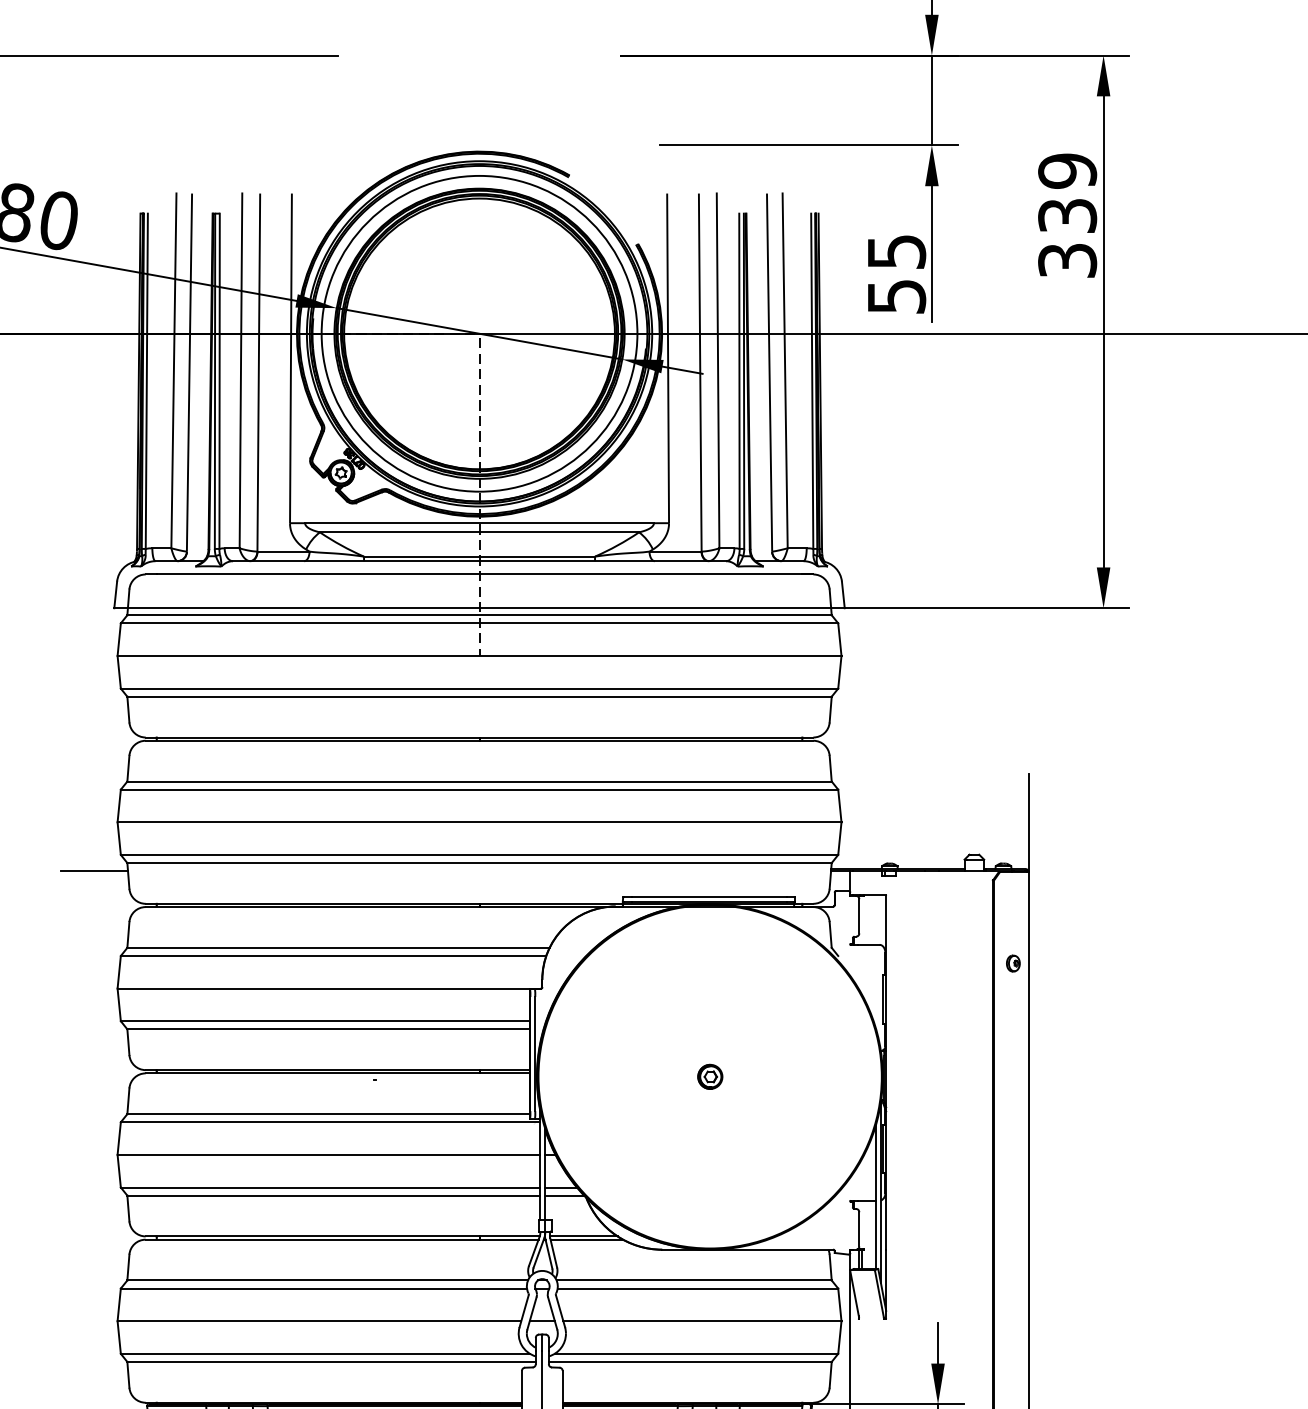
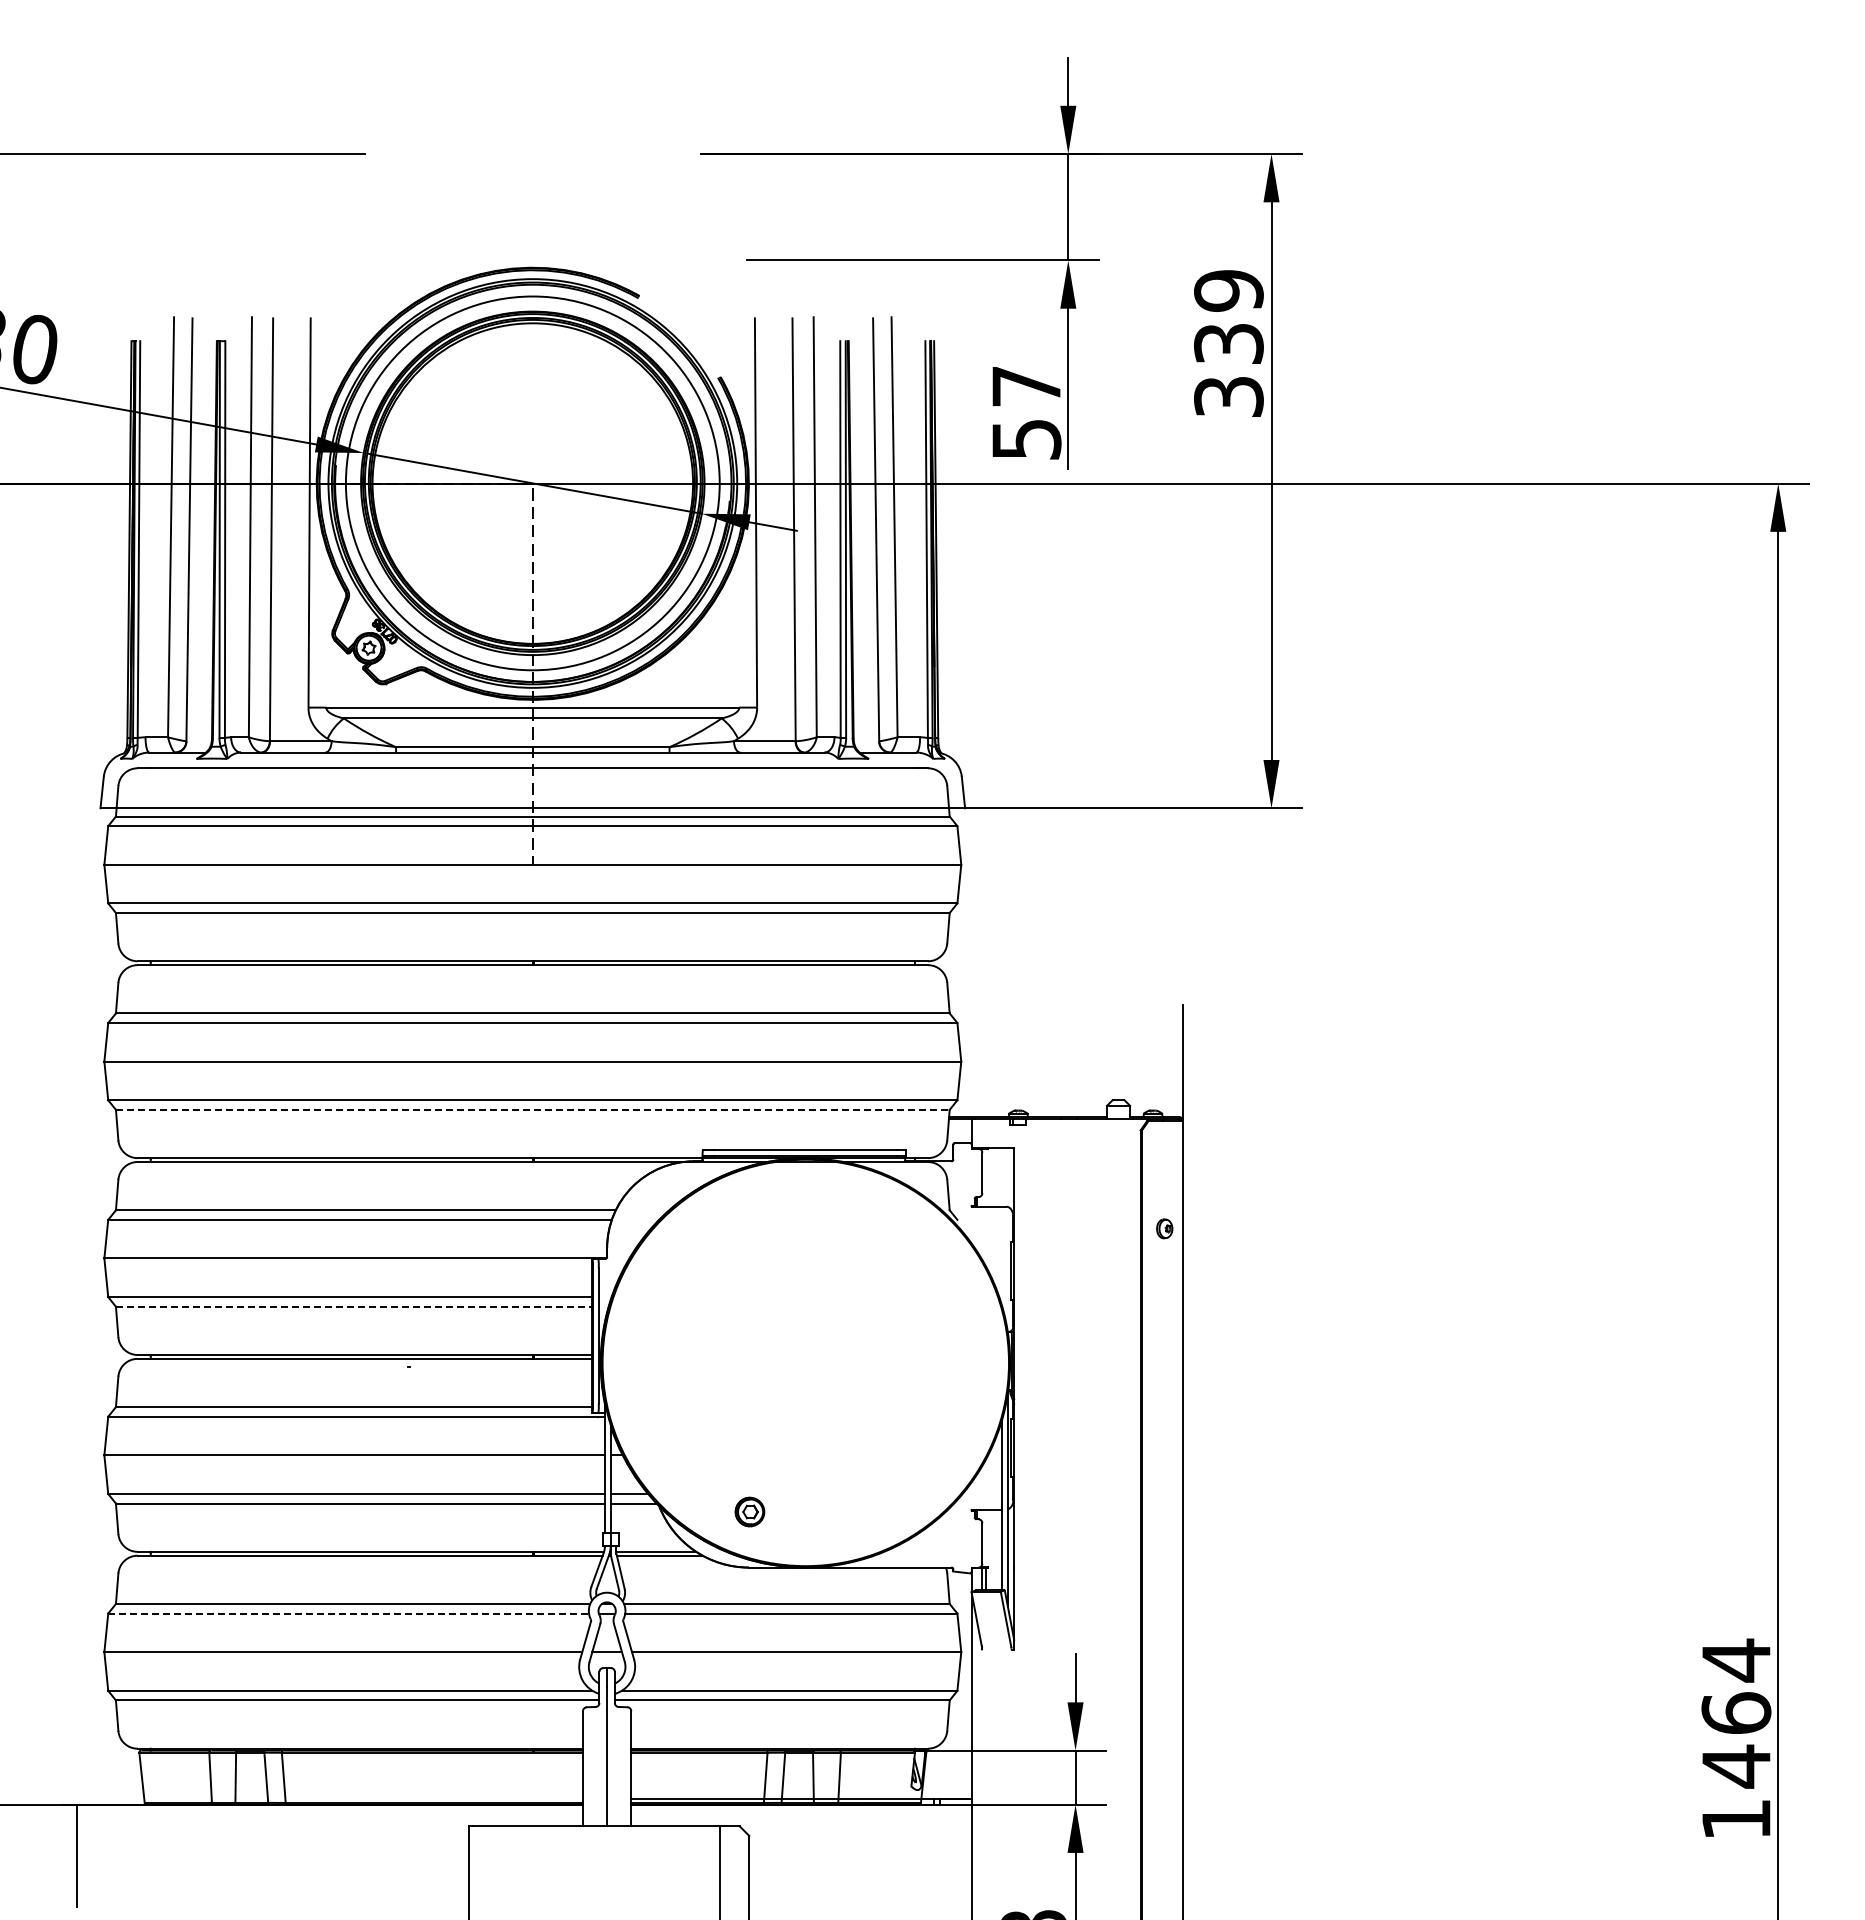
text: (896, 251) -> (1026, 386), 55 -> 57
line: (479, 862) -> (532, 1109), solid -> dashed
line: (94, 870) -> (76, 1118), removed
line: (328, 1029) -> (354, 1306), solid -> dashed
part: (709, 1076) -> (749, 1511), moved
line: (324, 1288) -> (349, 1613), solid -> dashed

